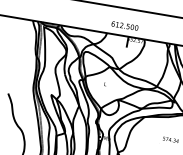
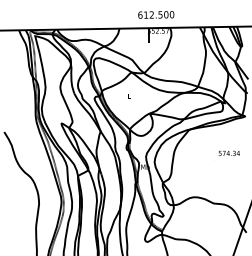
text: (125, 25) -> (156, 14), moved

